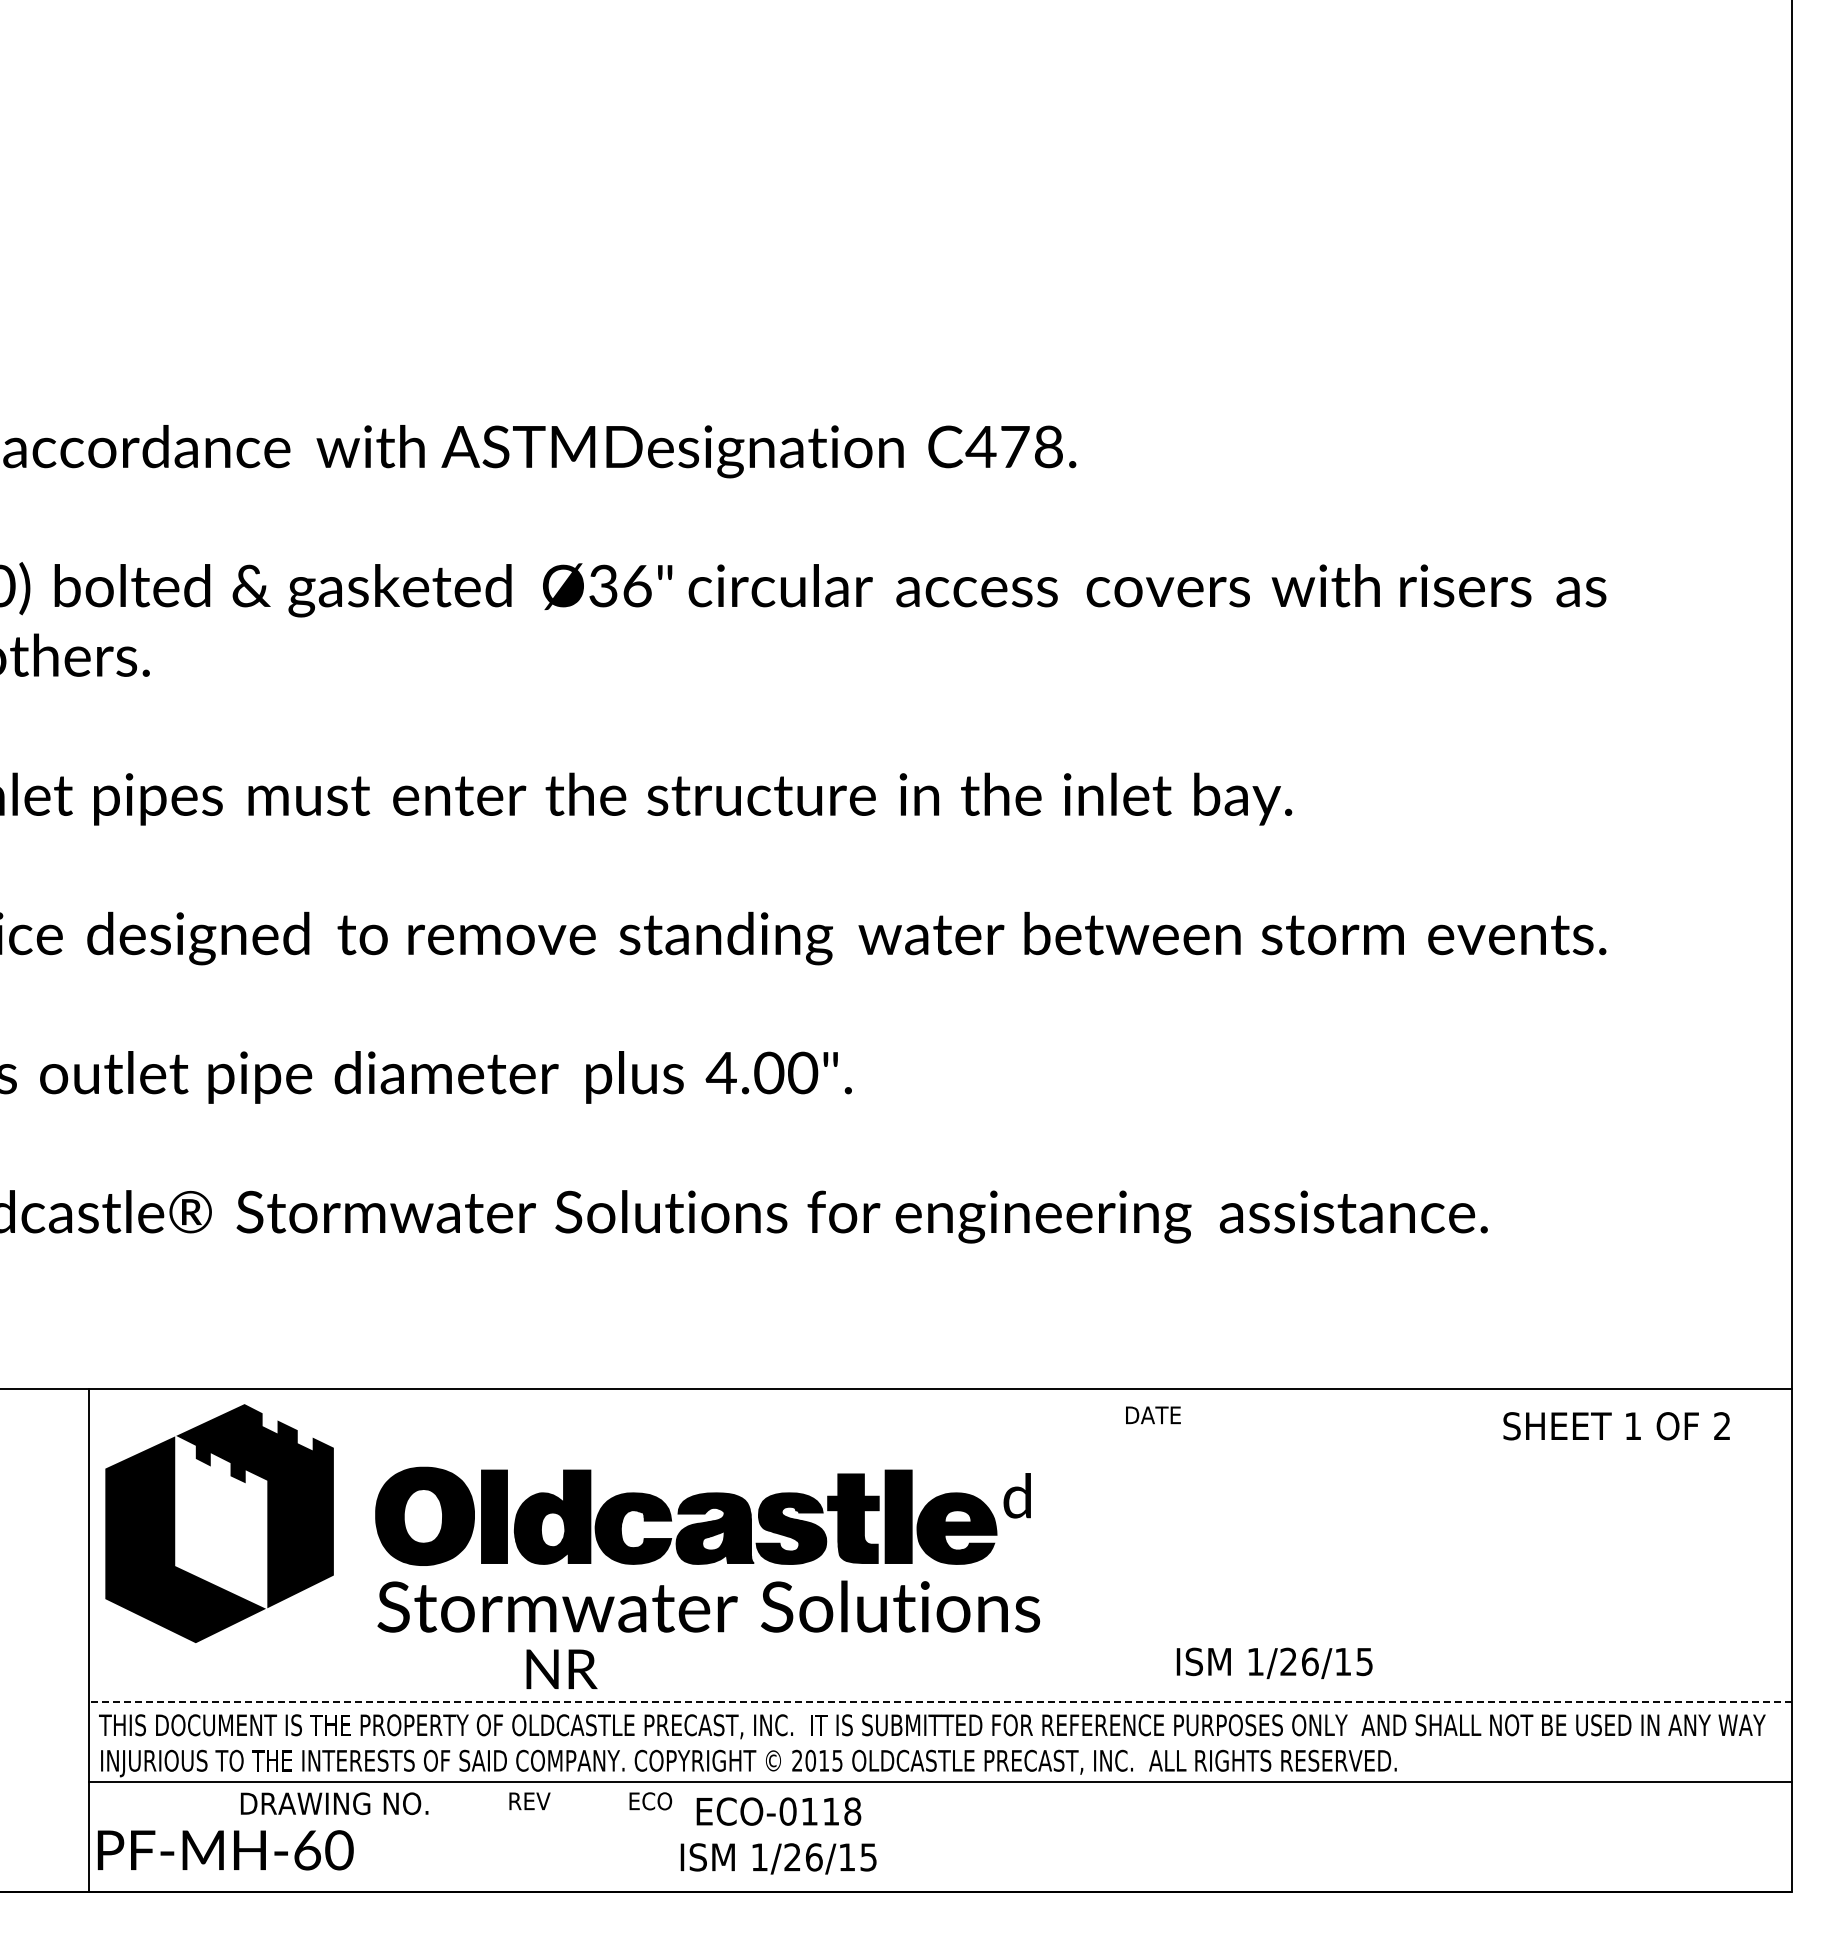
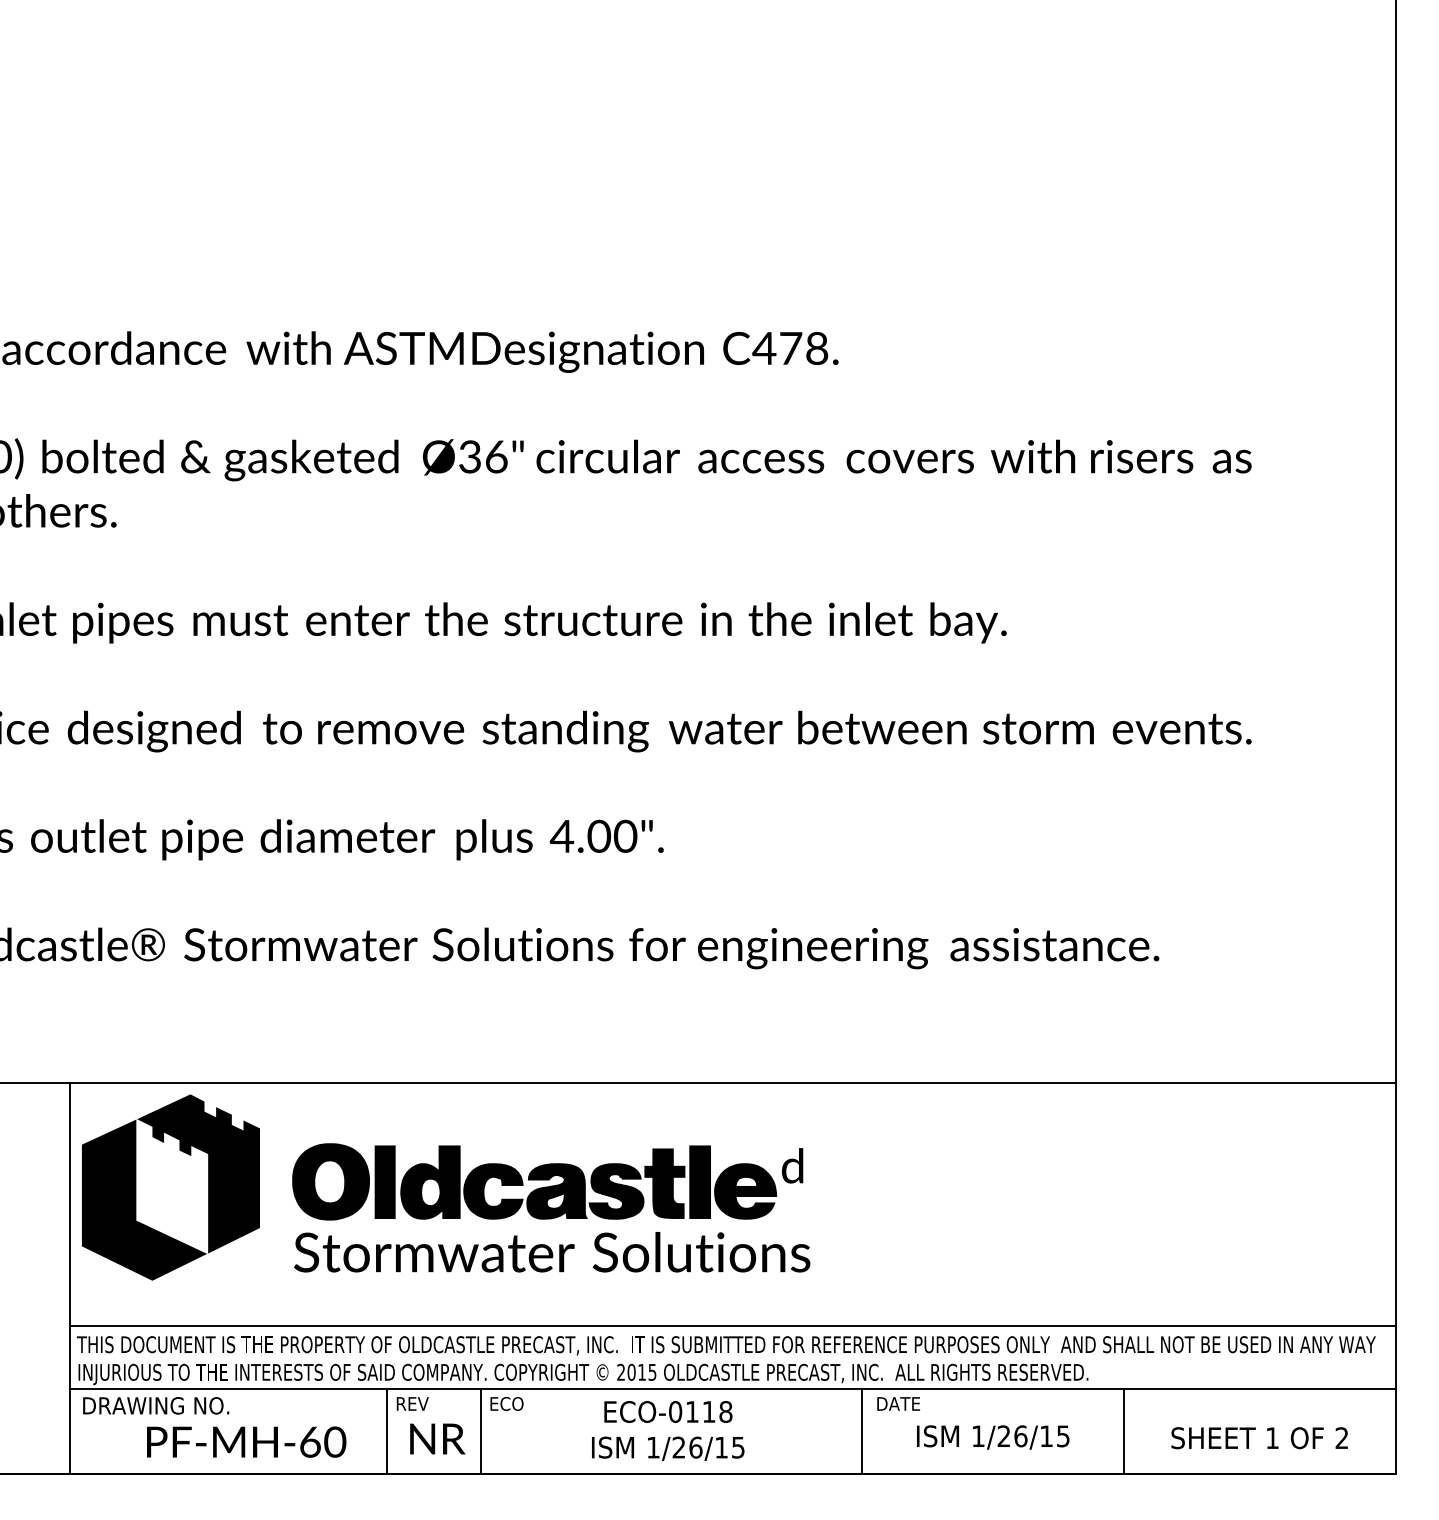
text: (1153, 1415) -> (898, 1404), moved
text: (1616, 1426) -> (1259, 1438), moved
text: (1274, 1663) -> (993, 1437), moved
text: (561, 1668) -> (437, 1438), moved
line: (940, 1701) -> (732, 1326), dashed -> solid
text: (334, 1803) -> (156, 1405), moved
text: (778, 1835) -> (668, 1430), moved
line: (497, 1836) -> (387, 1431), added
line: (617, 1836) -> (481, 1431), added
line: (1106, 1836) -> (862, 1431), added
line: (1442, 1836) -> (1123, 1431), added
text: (225, 1850) -> (246, 1442), moved

